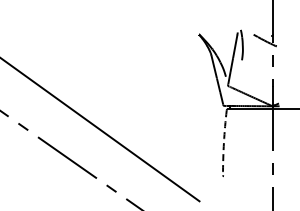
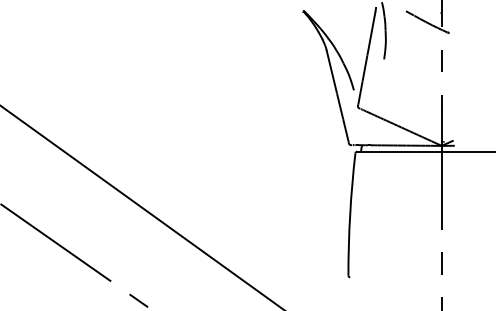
arc: (223, 142) -> (349, 213), dashed -> solid

